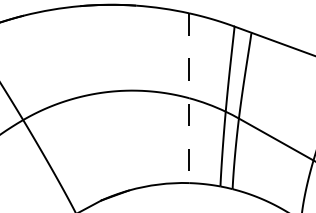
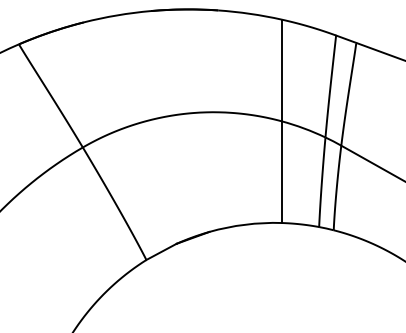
line: (189, 98) -> (281, 121), dashed -> solid

